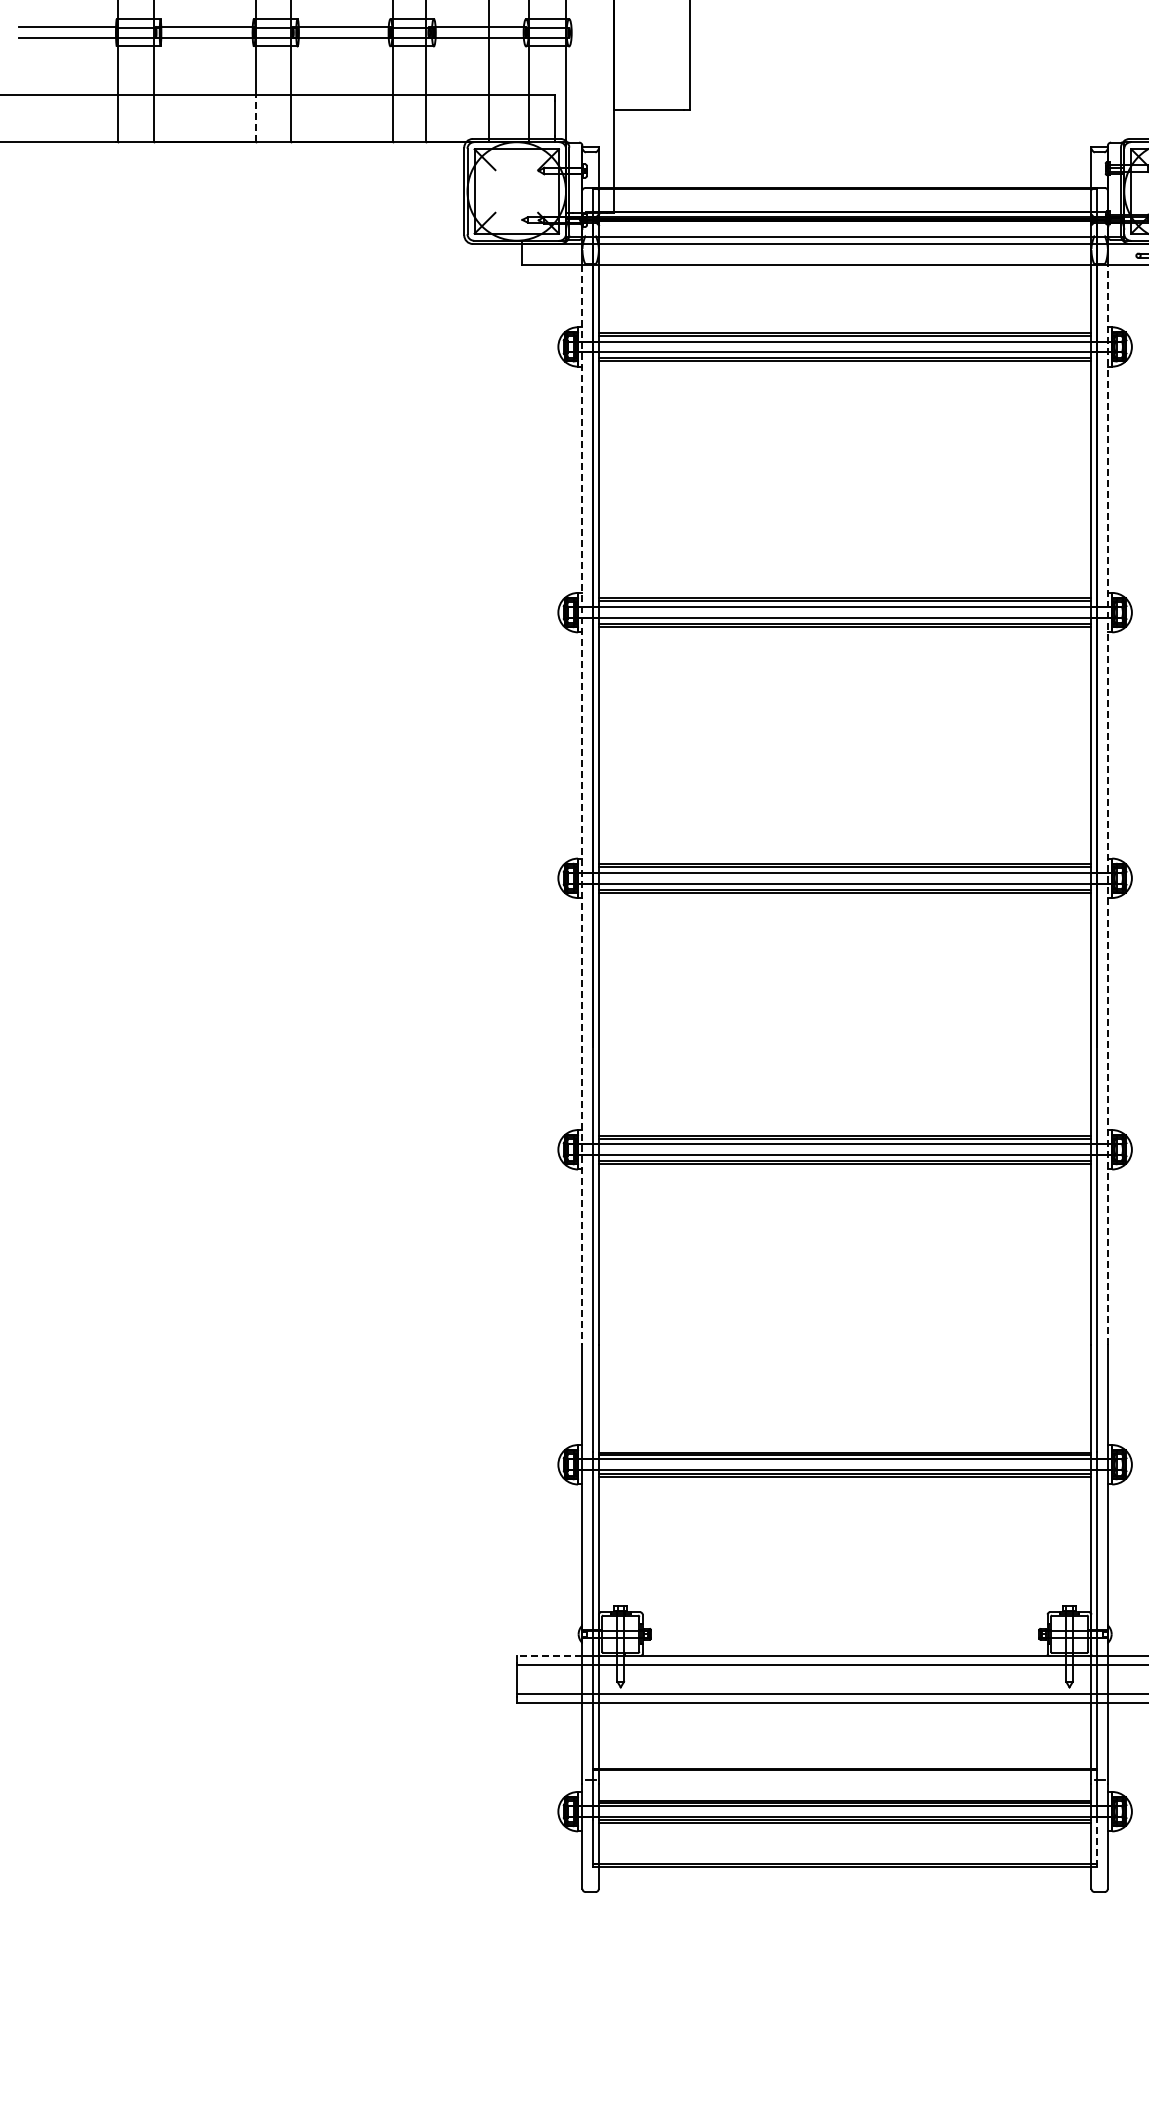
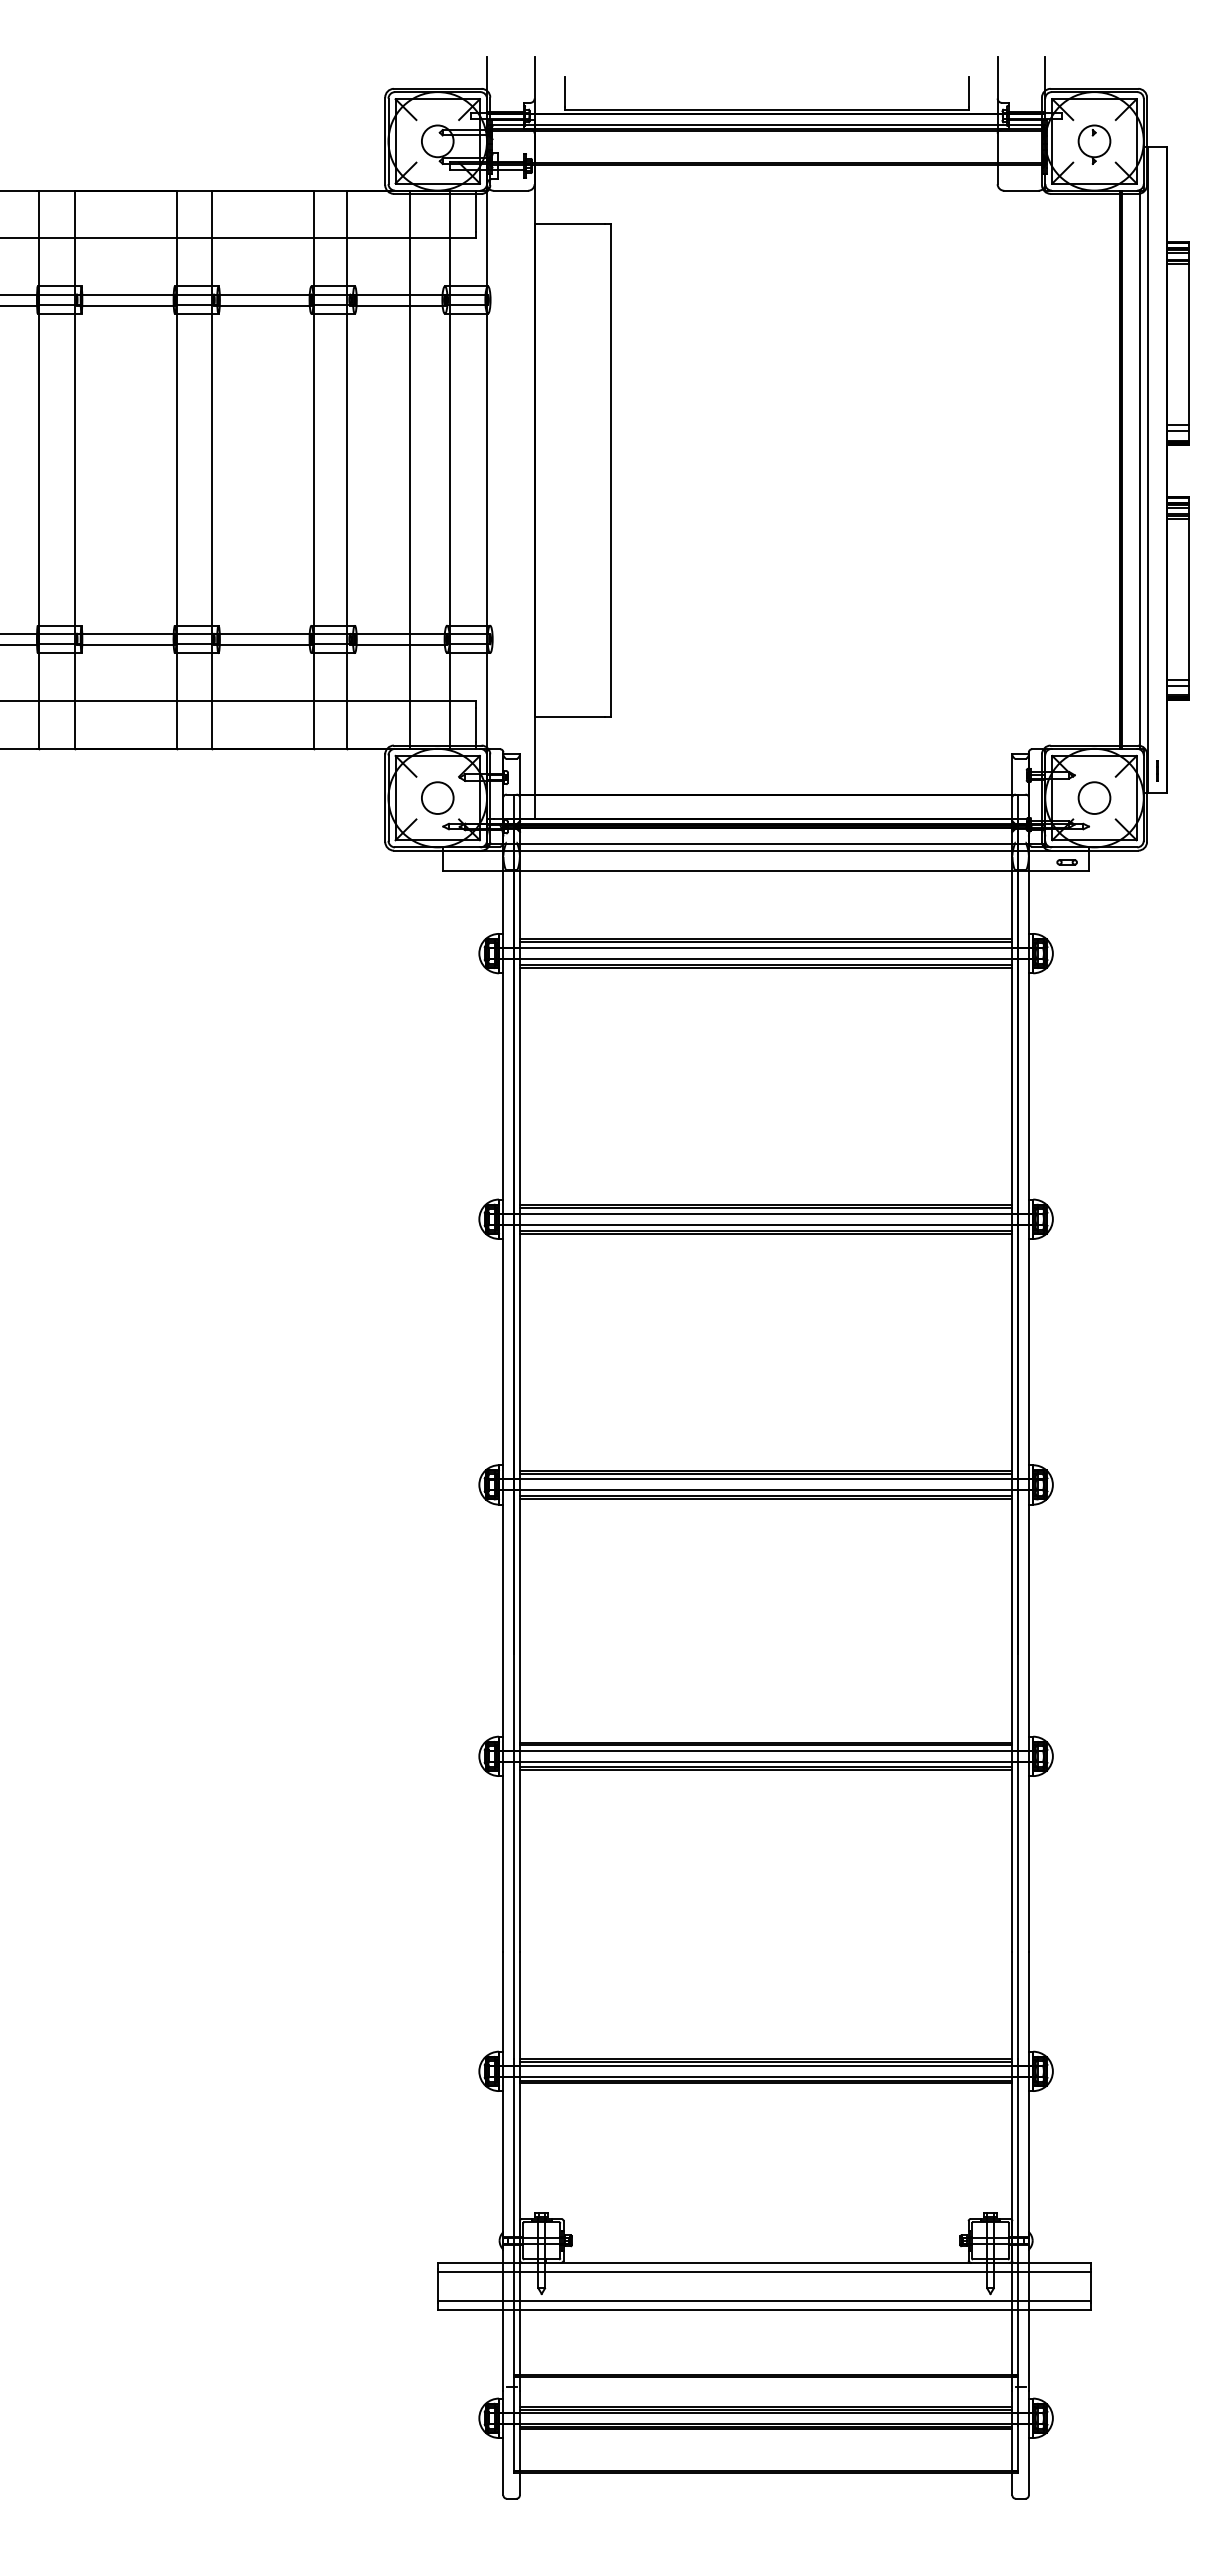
line: (255, 118) -> (176, 725), dashed -> solid
circle: (516, 190) -> (437, 797), added
line: (1107, 804) -> (1028, 1411), dashed -> solid
line: (582, 805) -> (503, 1412), dashed -> solid
line: (549, 1655) -> (470, 2262), dashed -> solid
line: (1096, 1842) -> (1017, 2449), dashed -> solid

